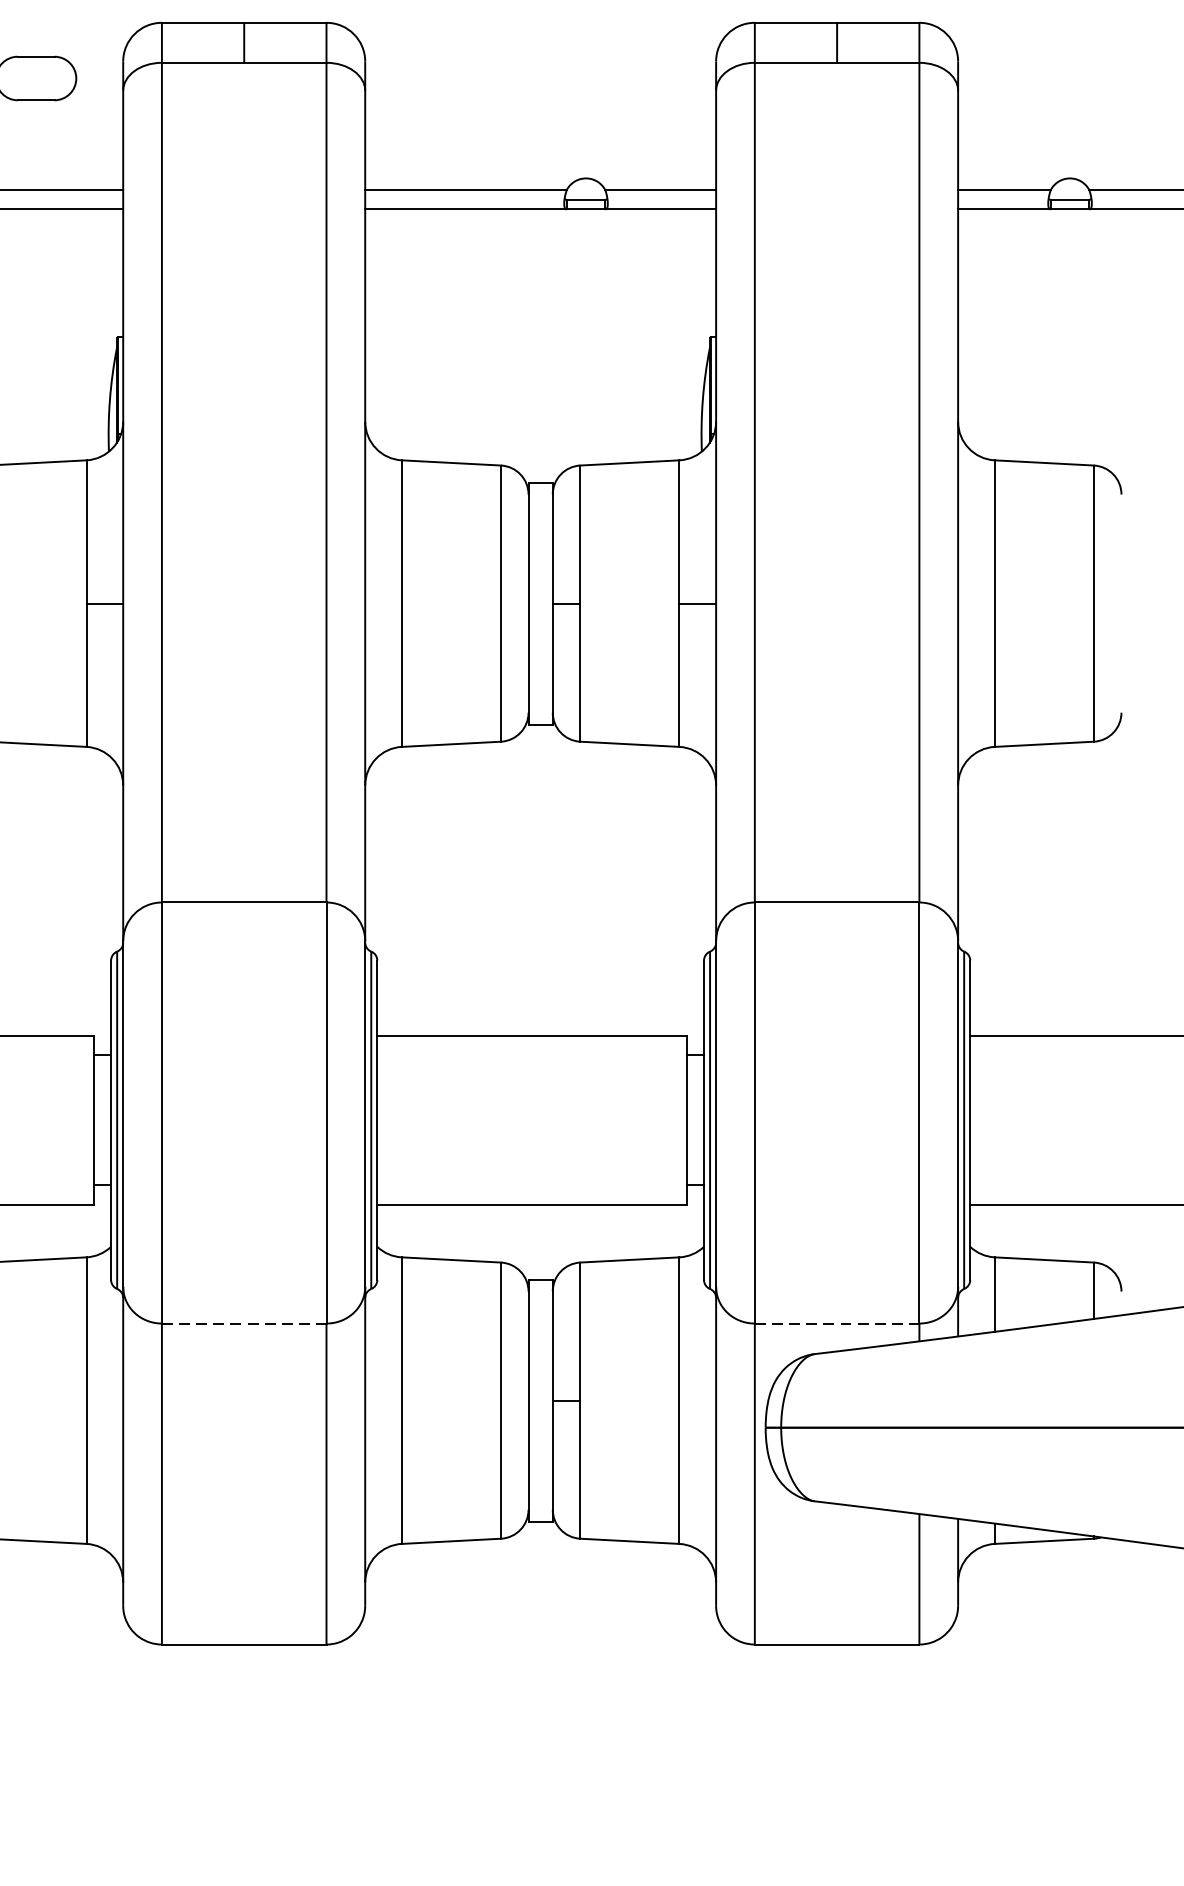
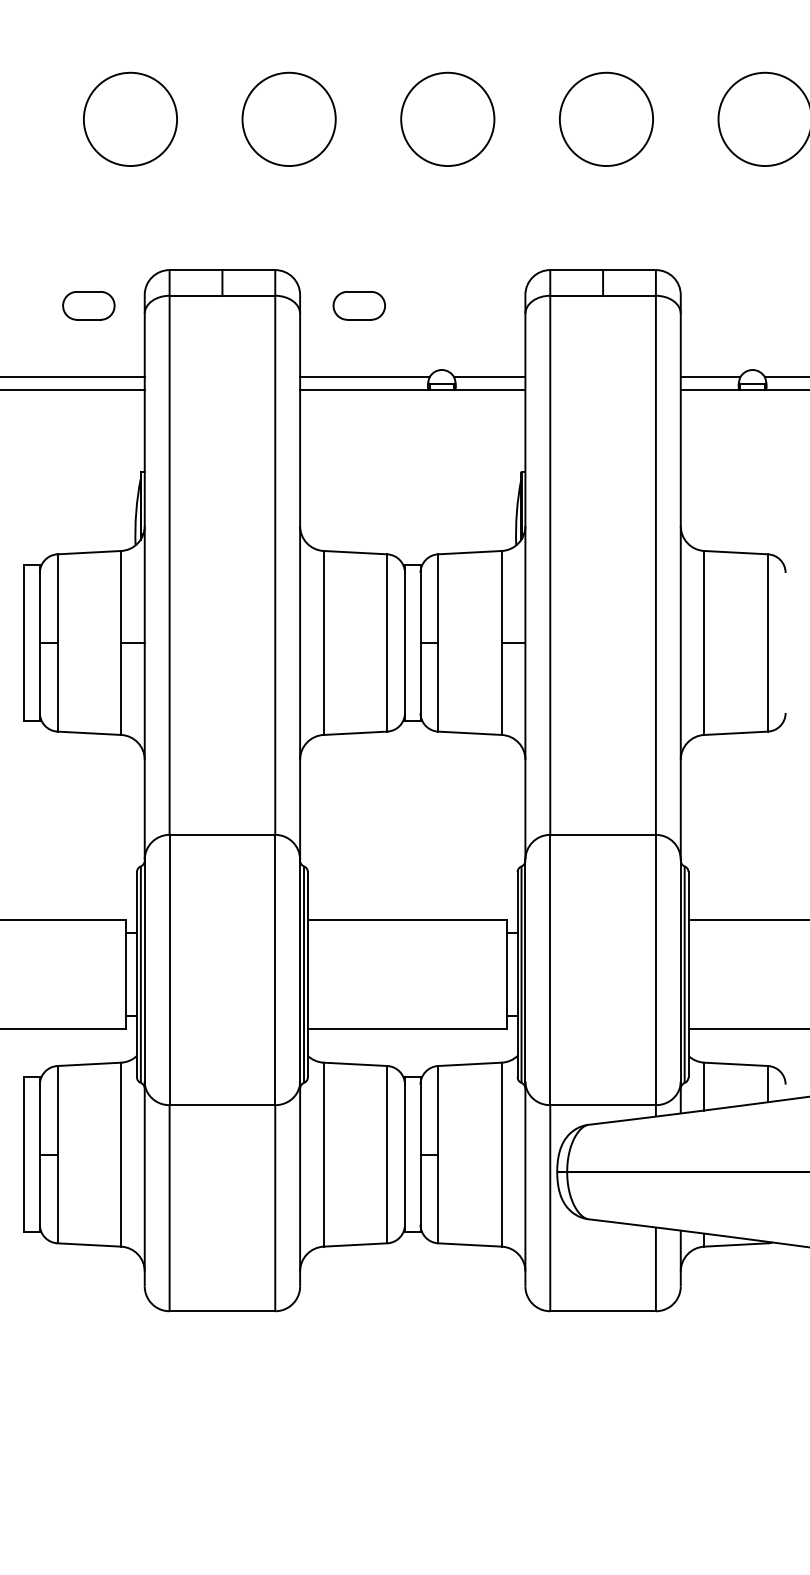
part: (456, 77) -> (358, 305), added
line: (244, 1324) -> (222, 1105), dashed -> solid
line: (837, 1324) -> (603, 1105), dashed -> solid

